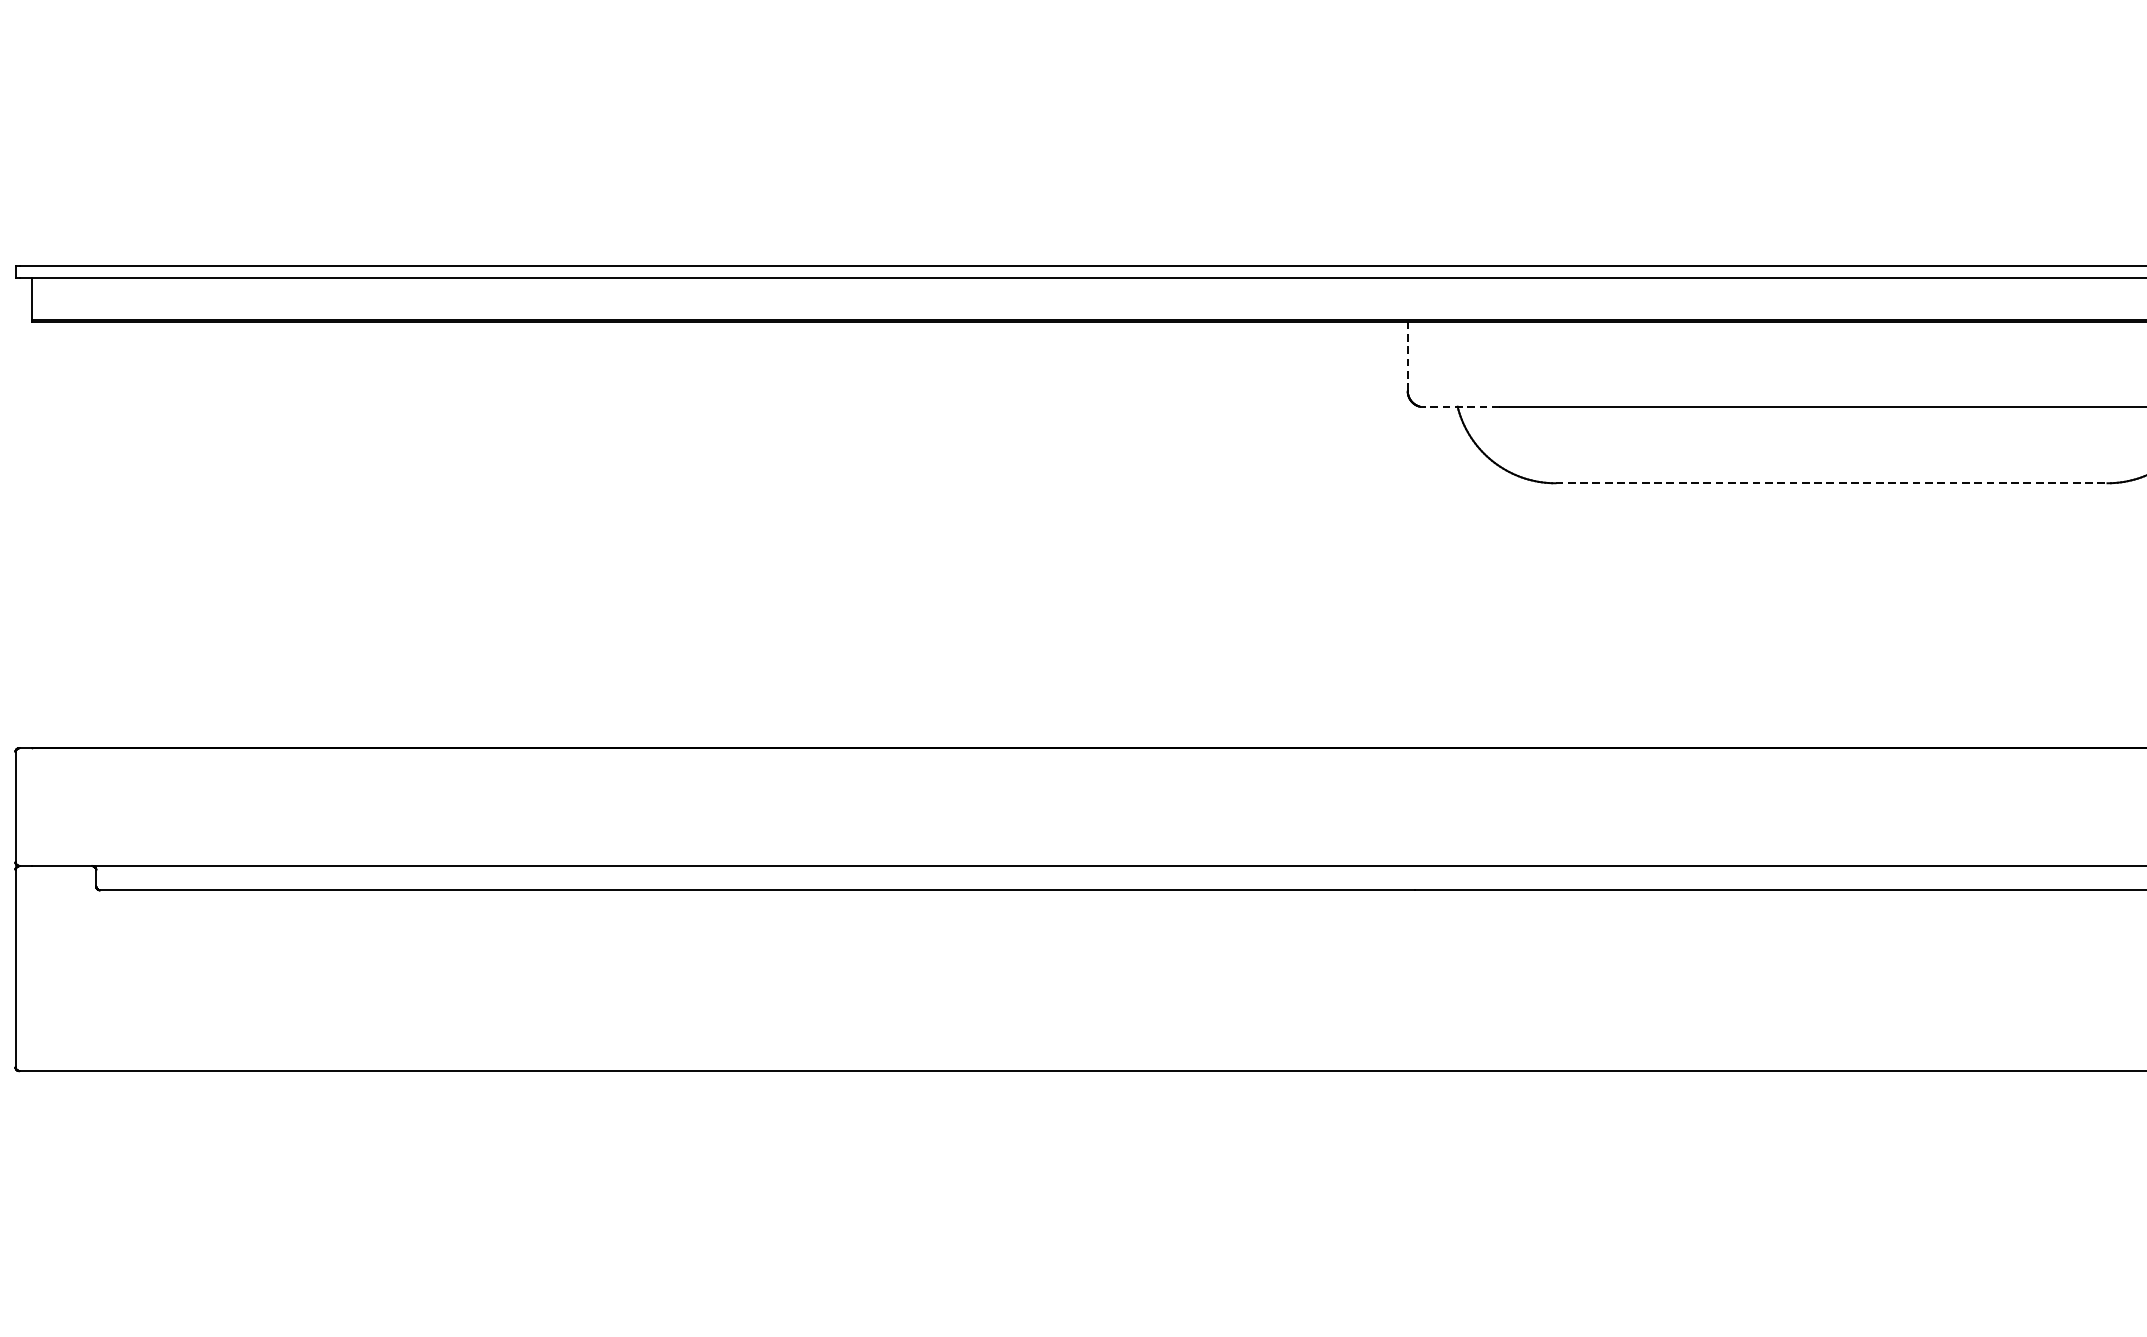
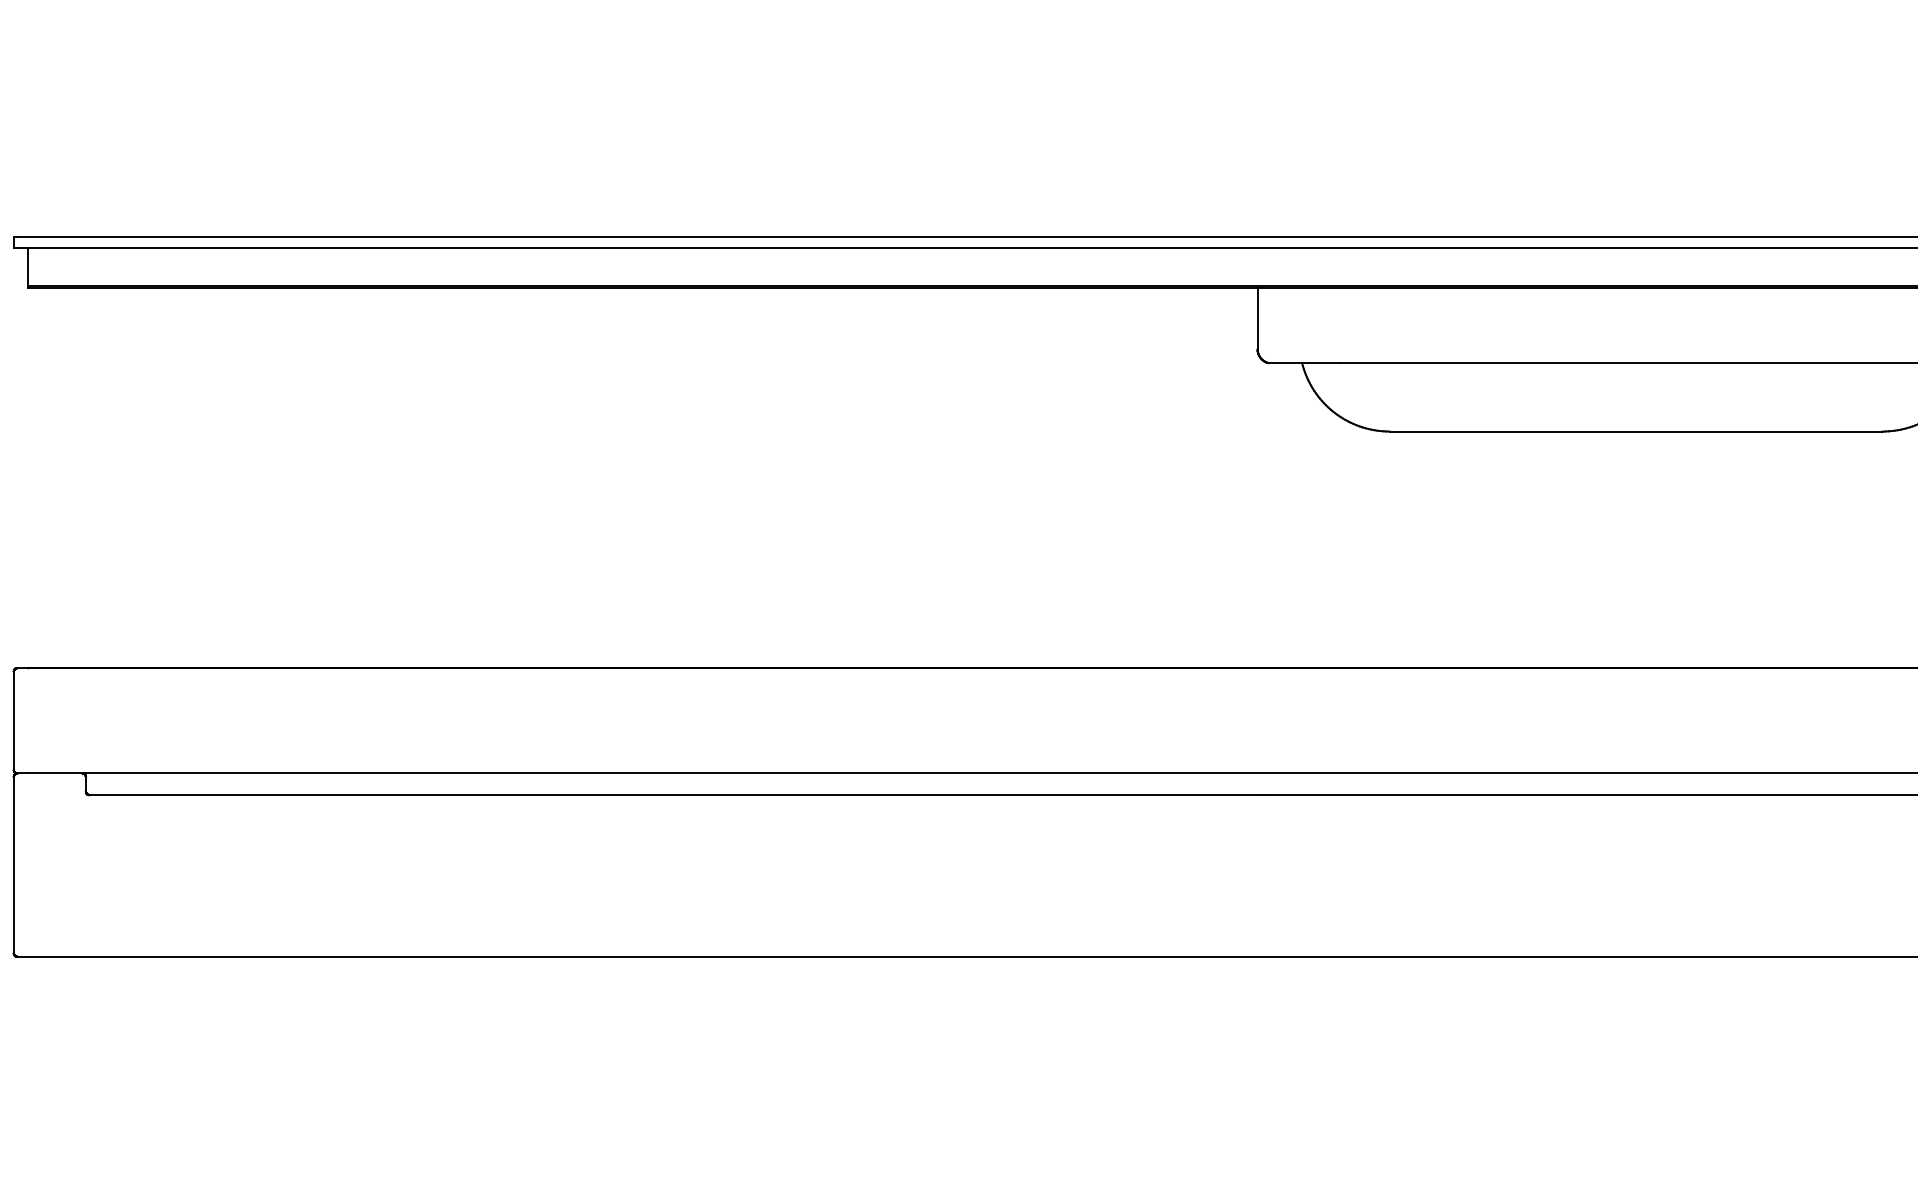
line: (1407, 356) -> (1257, 318), dashed -> solid
line: (1460, 407) -> (1304, 363), dashed -> solid
line: (1831, 483) -> (1636, 431), dashed -> solid

